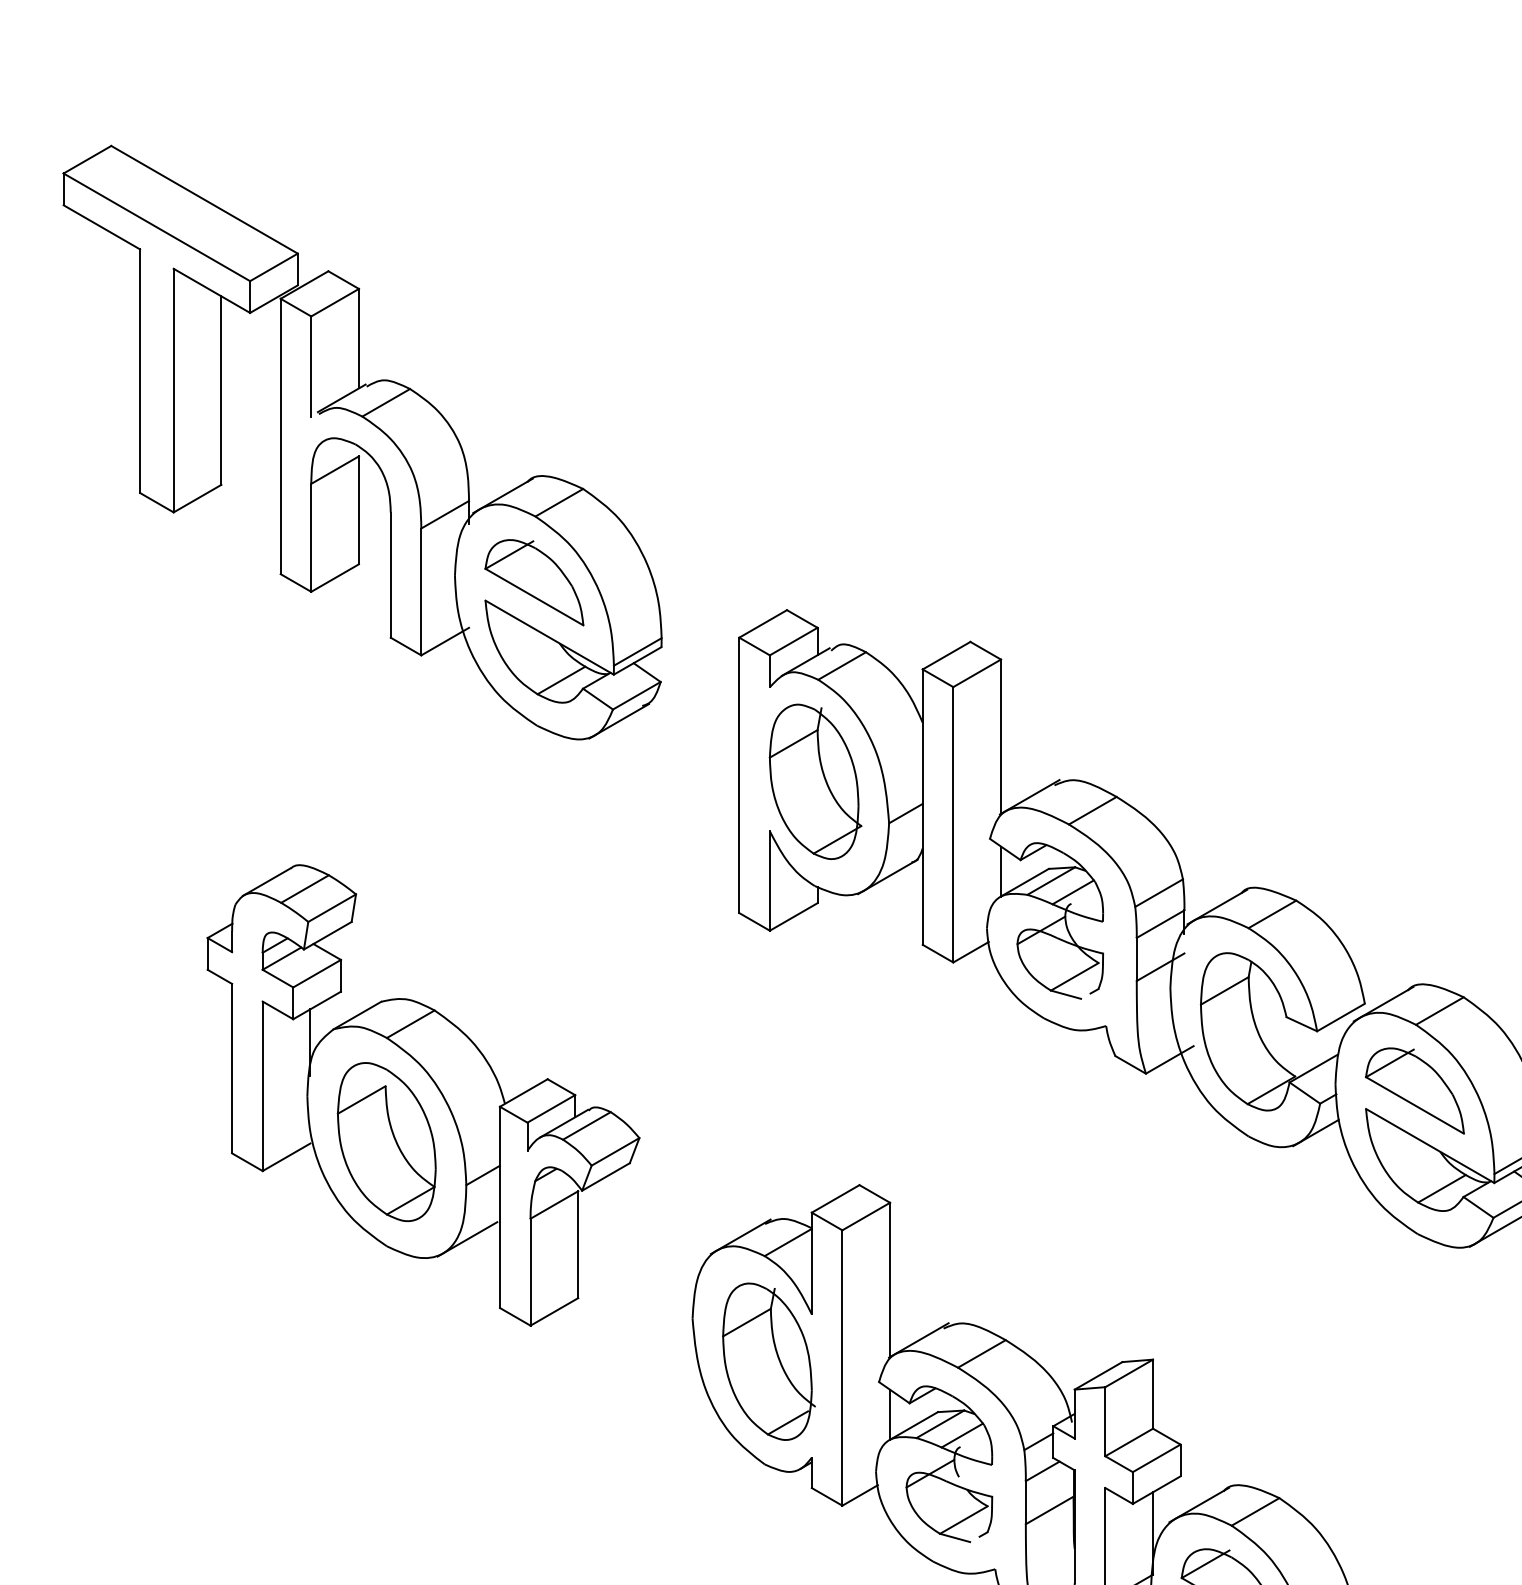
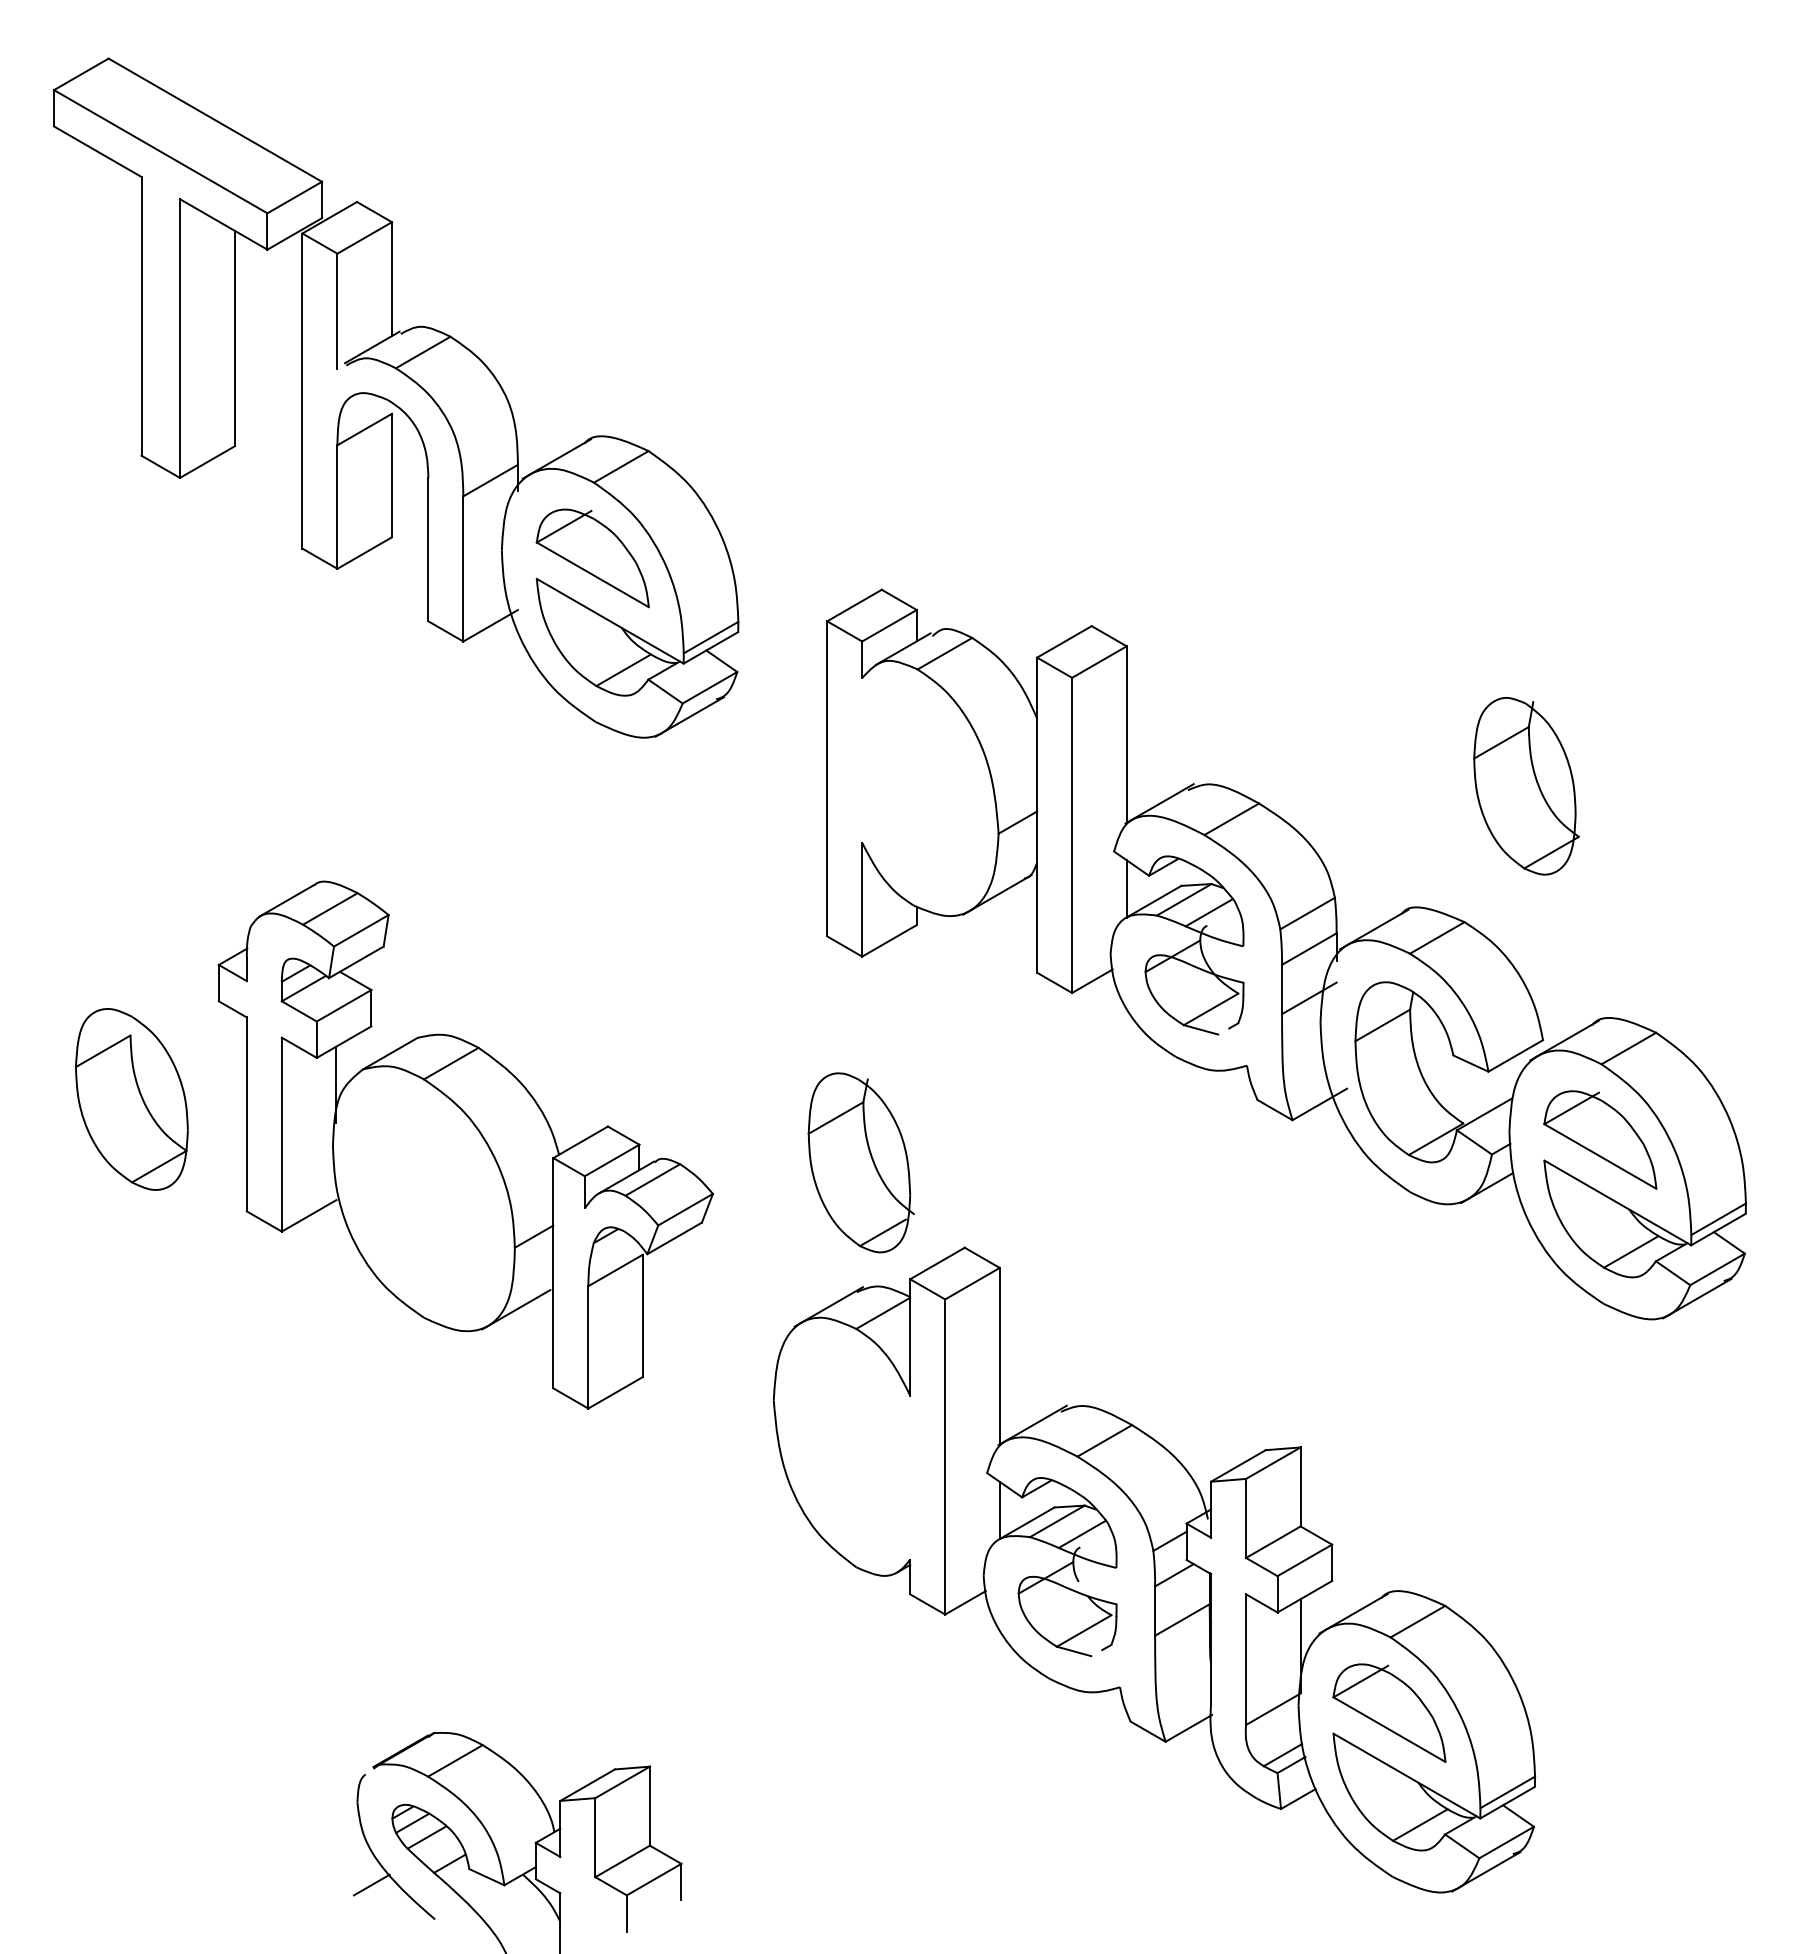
part: (815, 782) -> (1526, 786), moved
part: (386, 1142) -> (131, 1099), moved
part: (768, 1361) -> (860, 1162), moved

